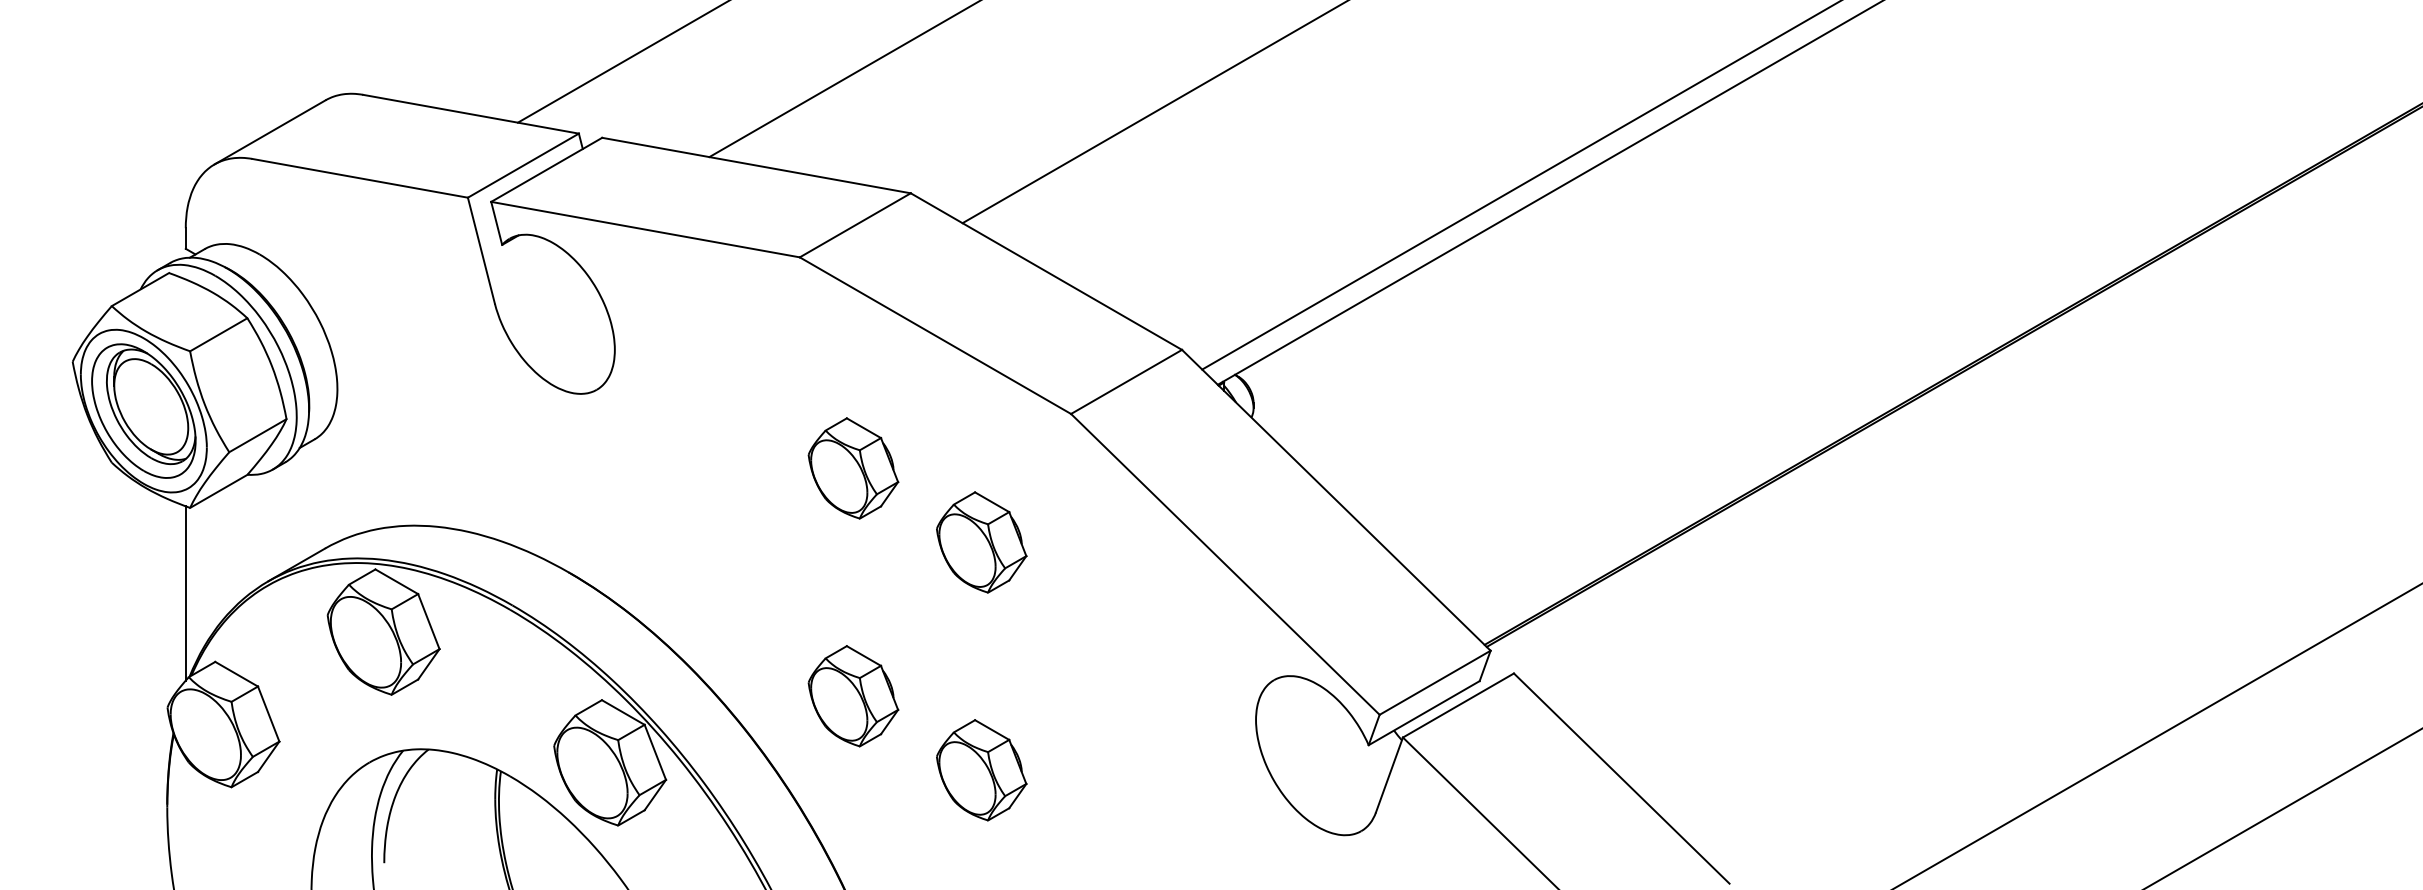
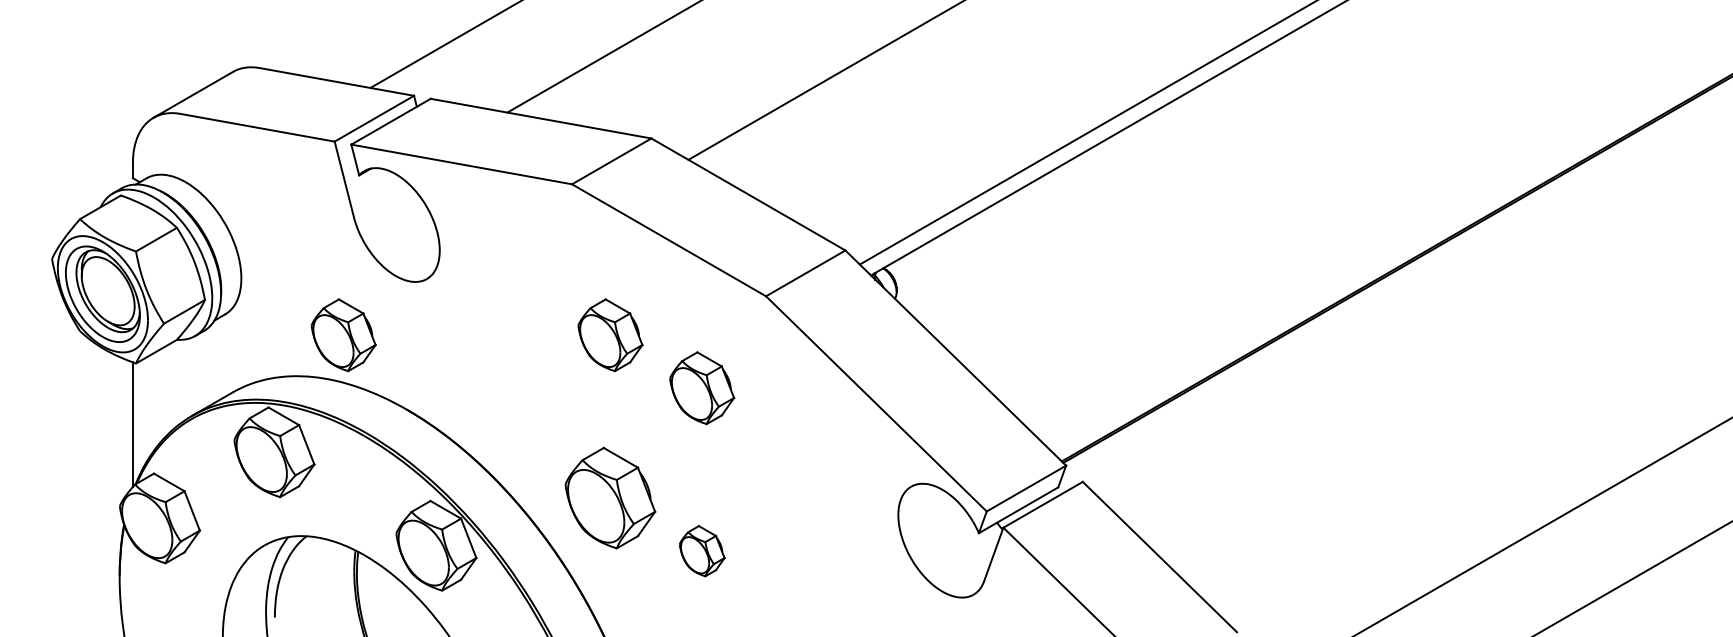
part: (480, 468) -> (343, 335), added
part: (853, 696) -> (610, 498), size x1.4
part: (981, 770) -> (702, 551), size x0.7

